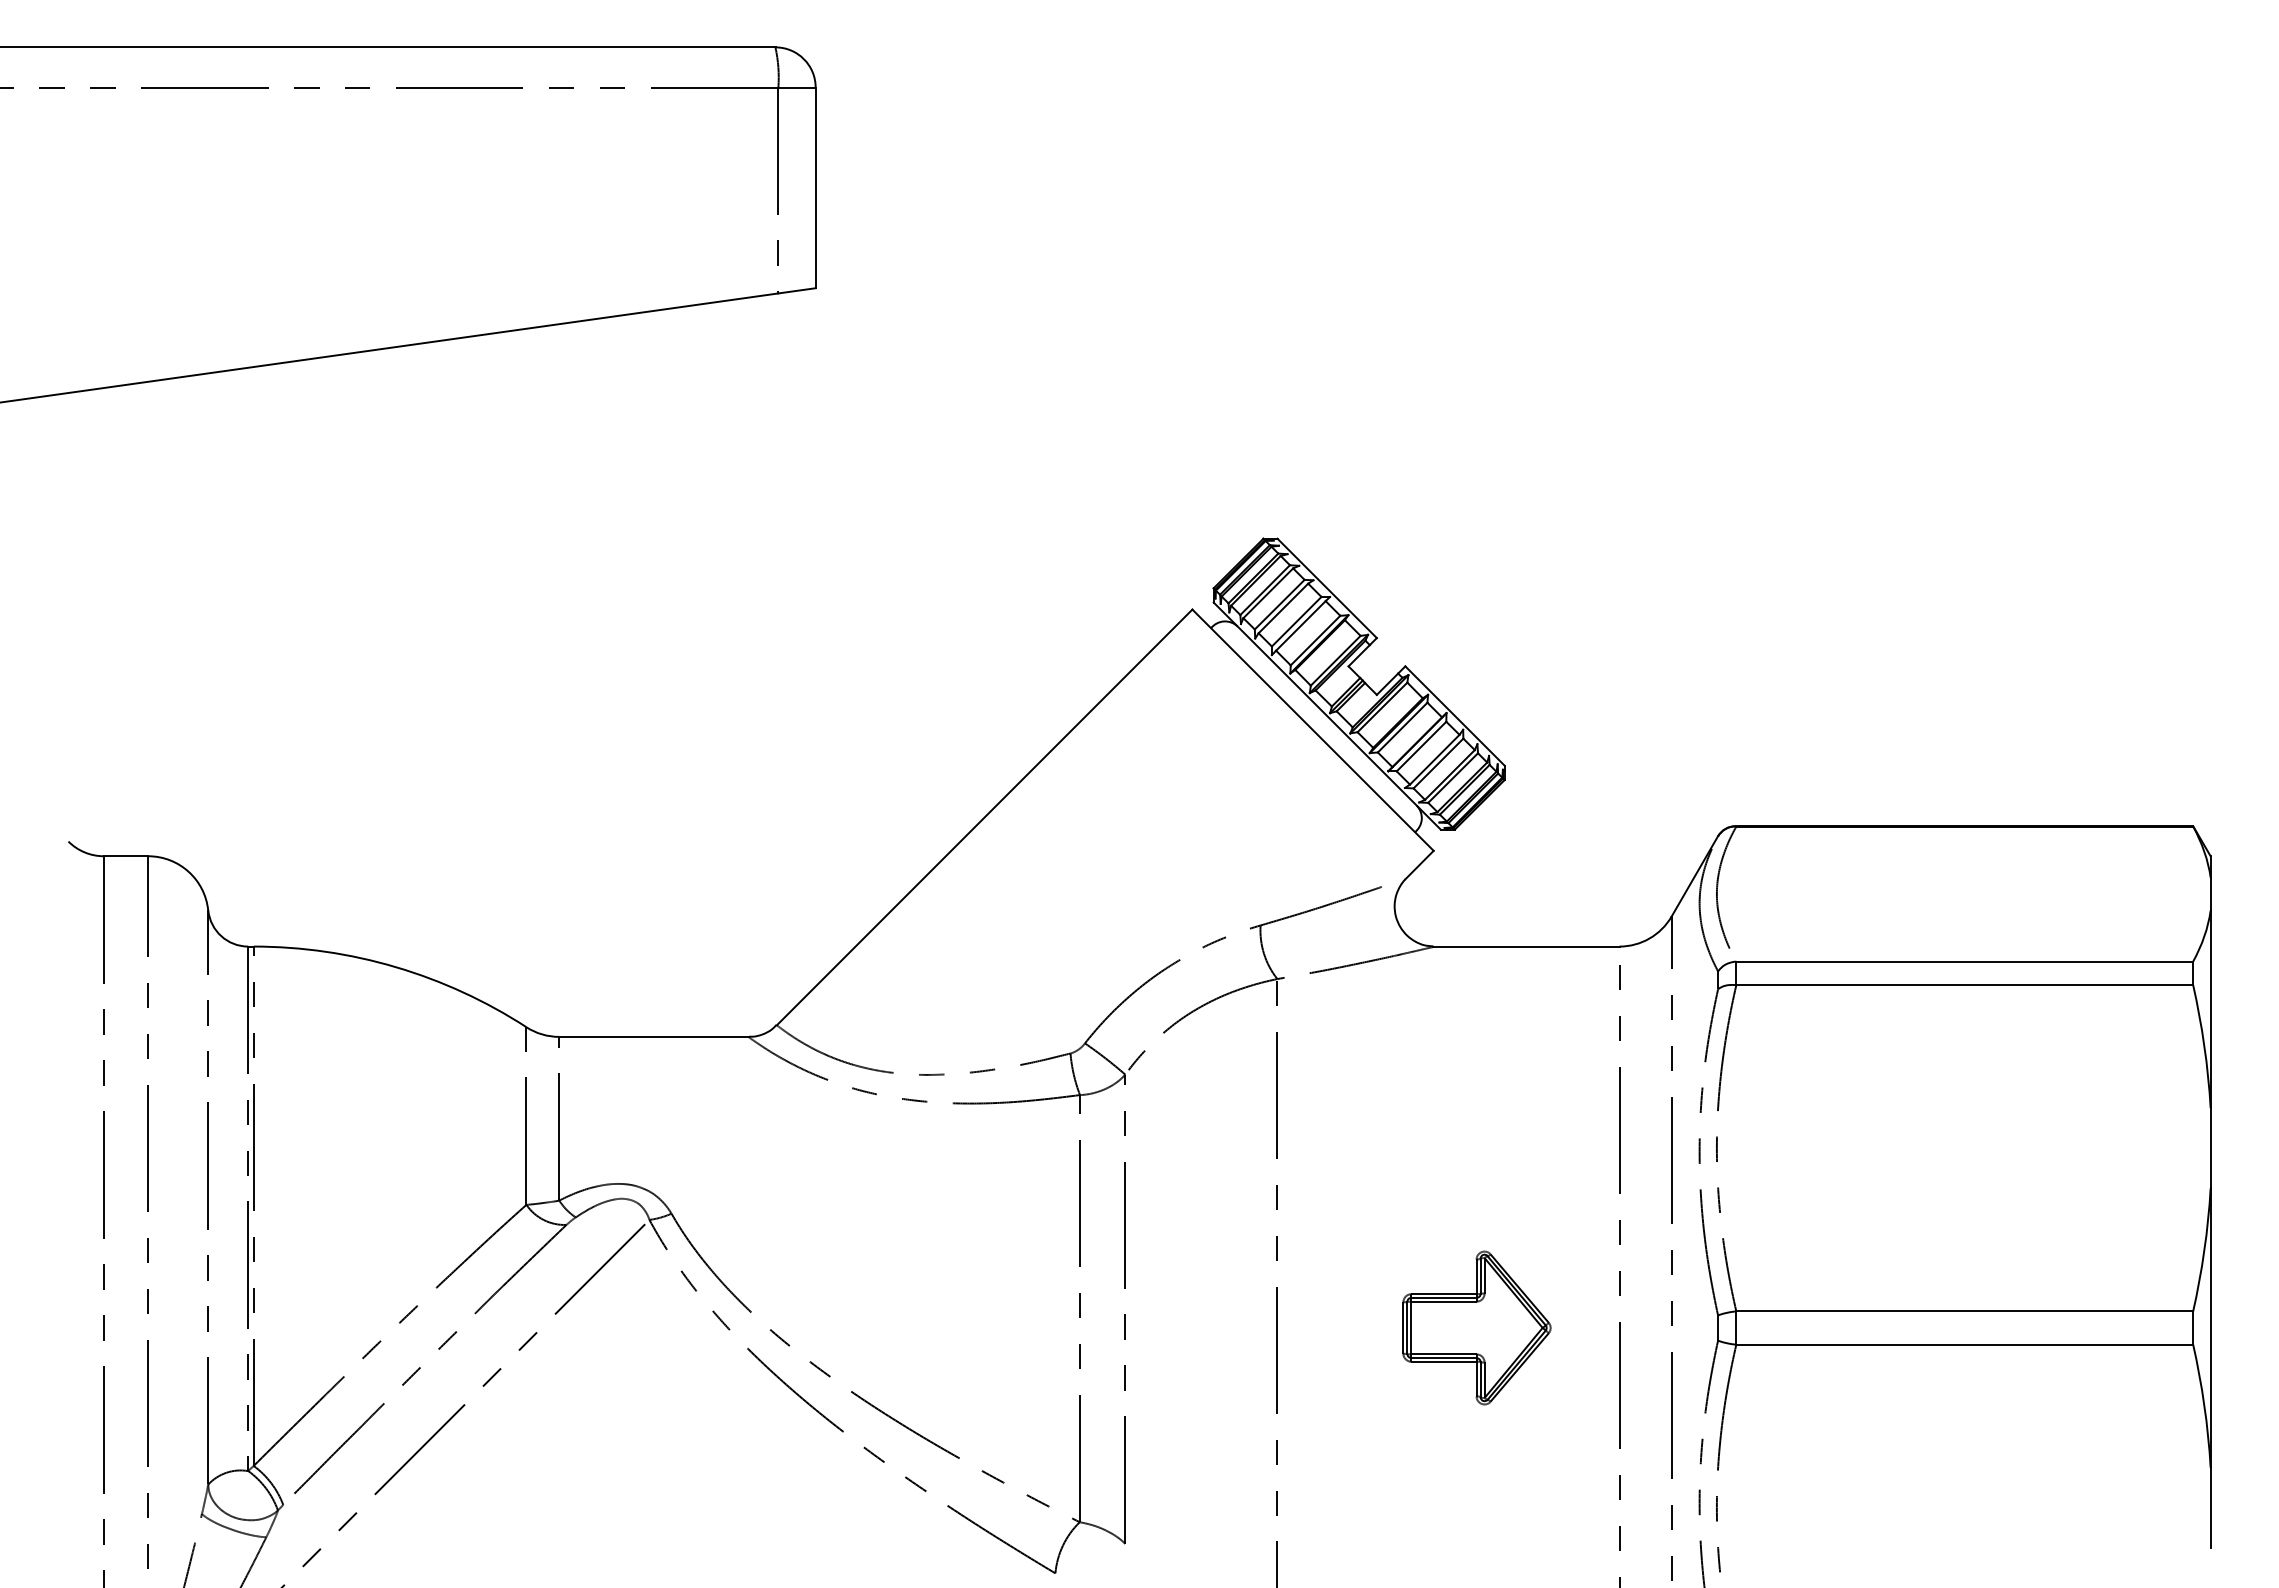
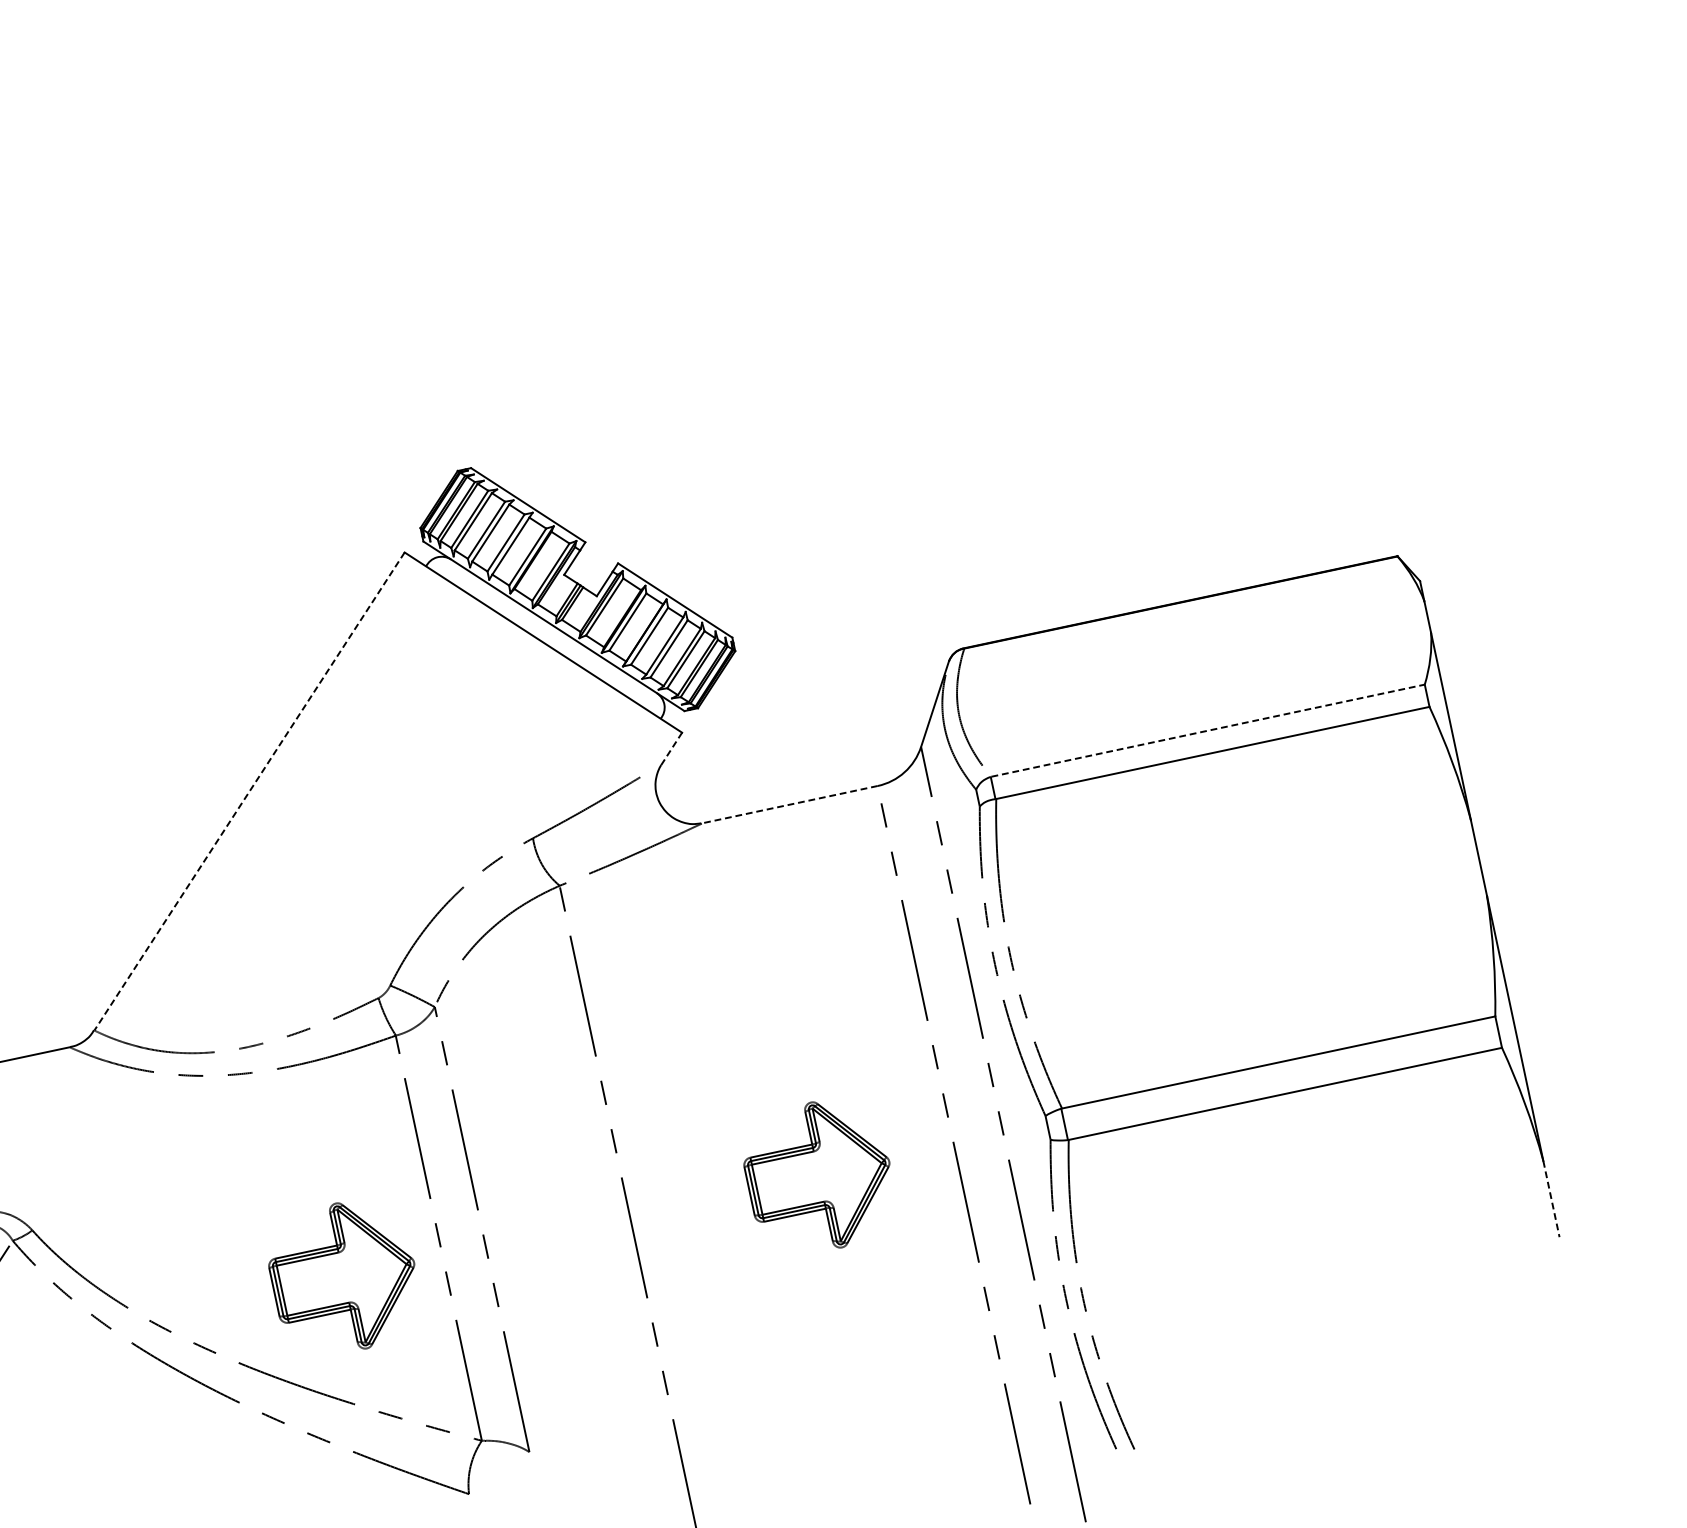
line: (984, 817) -> (249, 791), solid -> dashed
line: (1419, 864) -> (671, 748), solid -> dashed
line: (1526, 946) -> (789, 804), solid -> dashed
line: (1965, 961) -> (1208, 730), solid -> dashed
part: (975, 1327) -> (343, 1277), added
line: (2210, 1508) -> (1551, 1199), solid -> dashed

